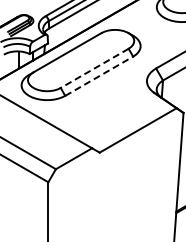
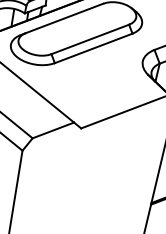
line: (94, 68) -> (90, 39), dashed -> solid
line: (99, 76) -> (93, 48), dashed -> solid

